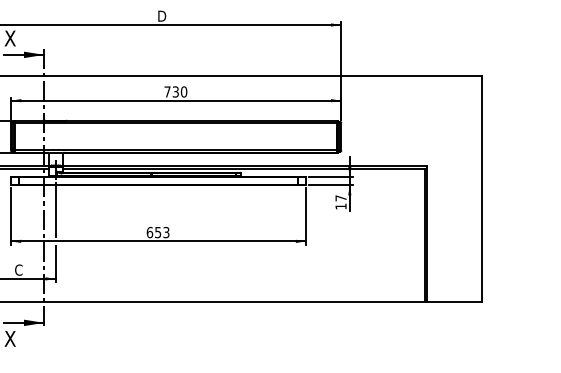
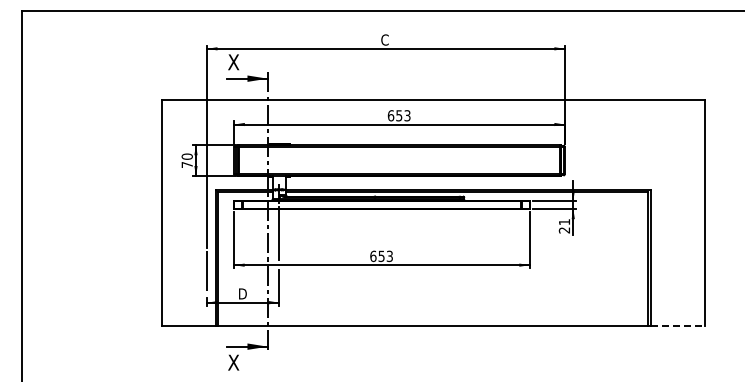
text: (162, 15) -> (385, 39), D -> C
text: (175, 91) -> (398, 115), 730 -> 653
text: (340, 202) -> (563, 226), 17 -> 21
text: (19, 269) -> (242, 293), C -> D
line: (455, 301) -> (678, 325), solid -> dashed

